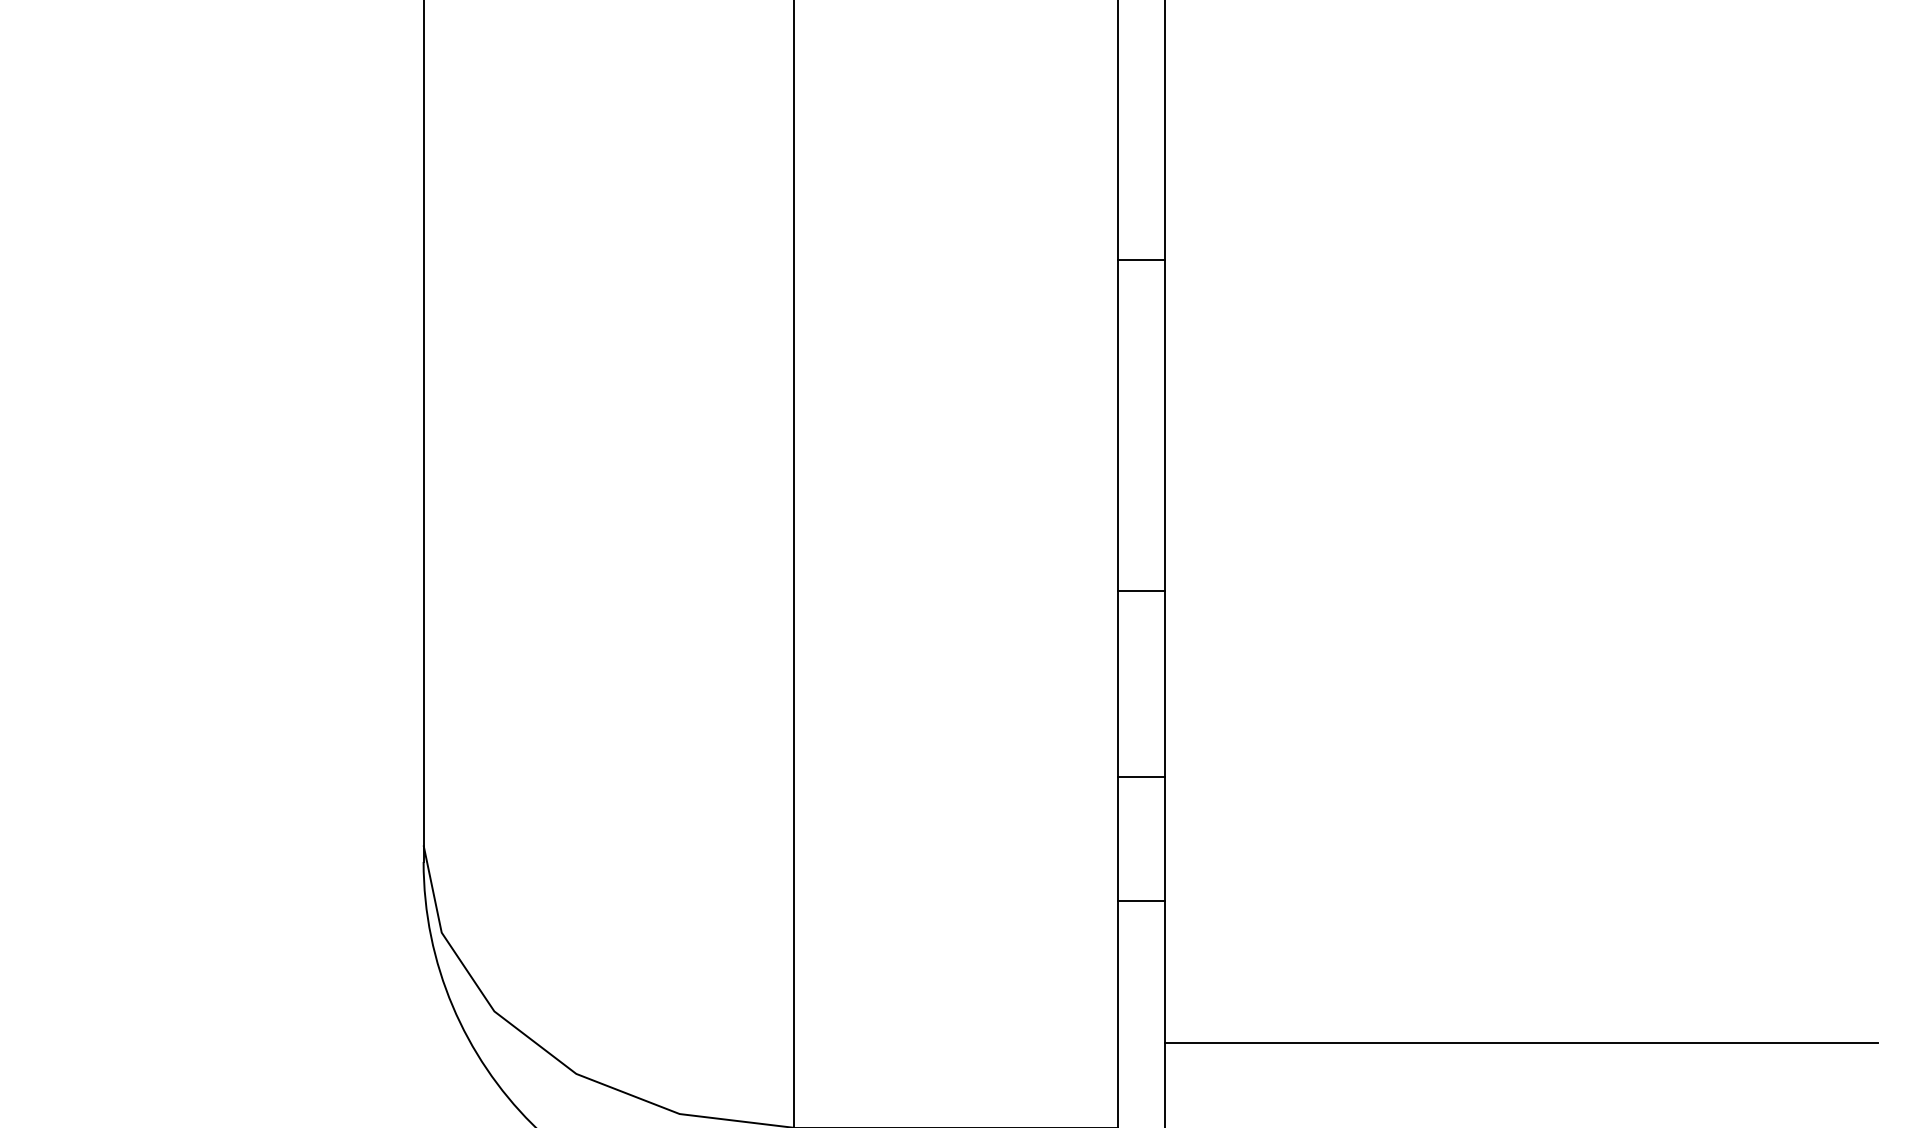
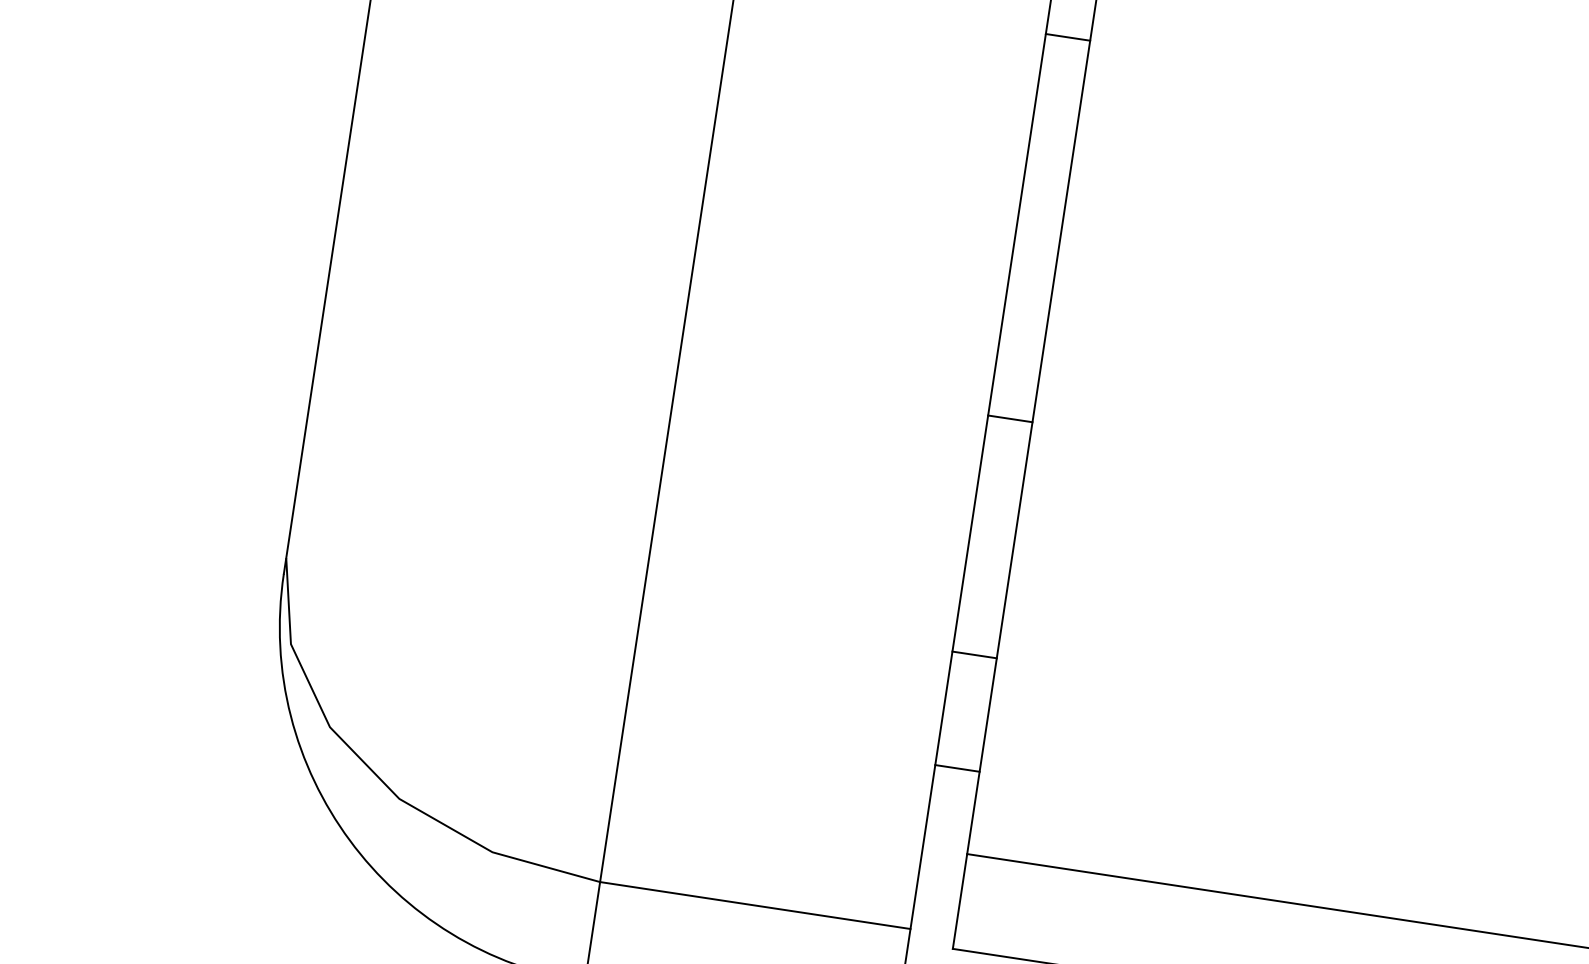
line: (1141, 259) -> (1067, 37), moved
line: (1141, 777) -> (974, 655), moved
line: (1141, 900) -> (957, 768), moved

